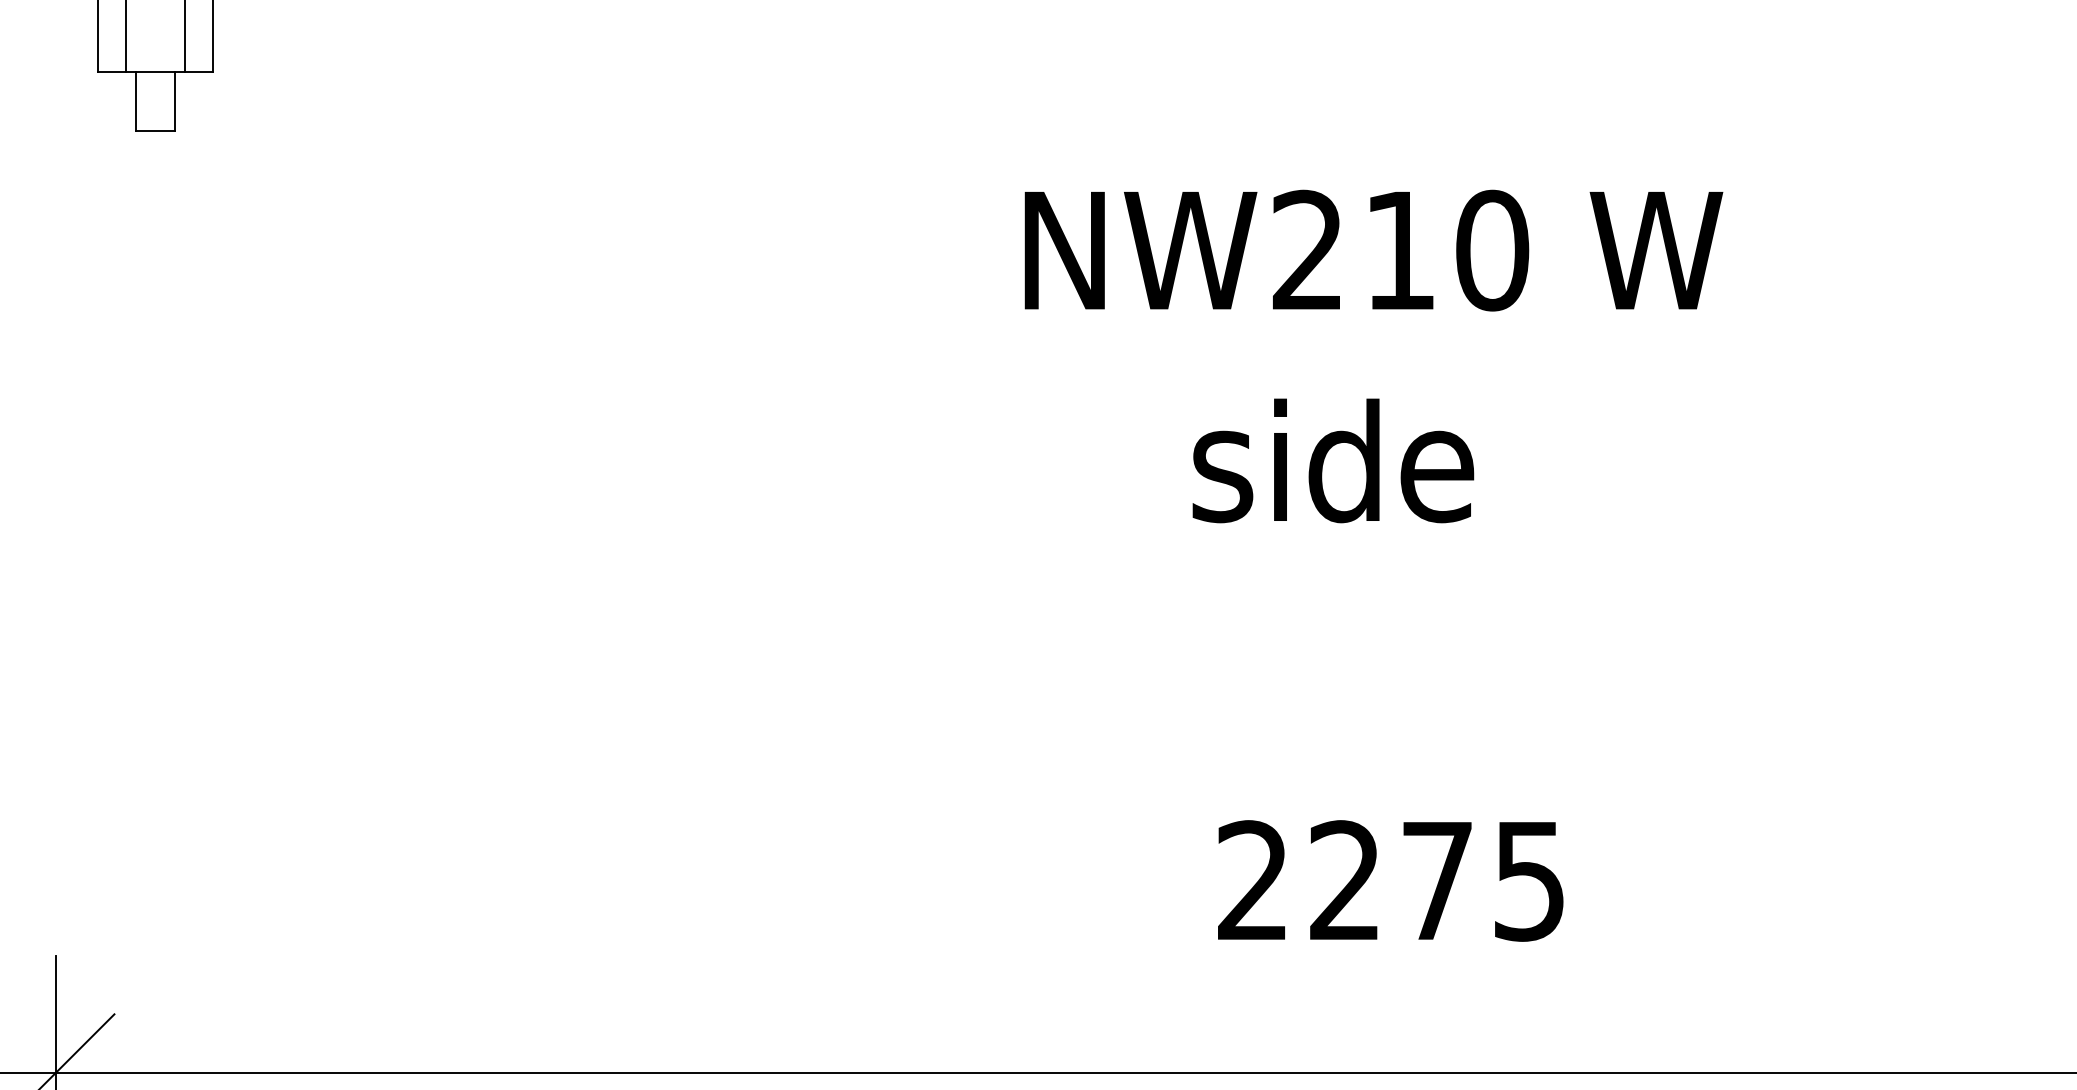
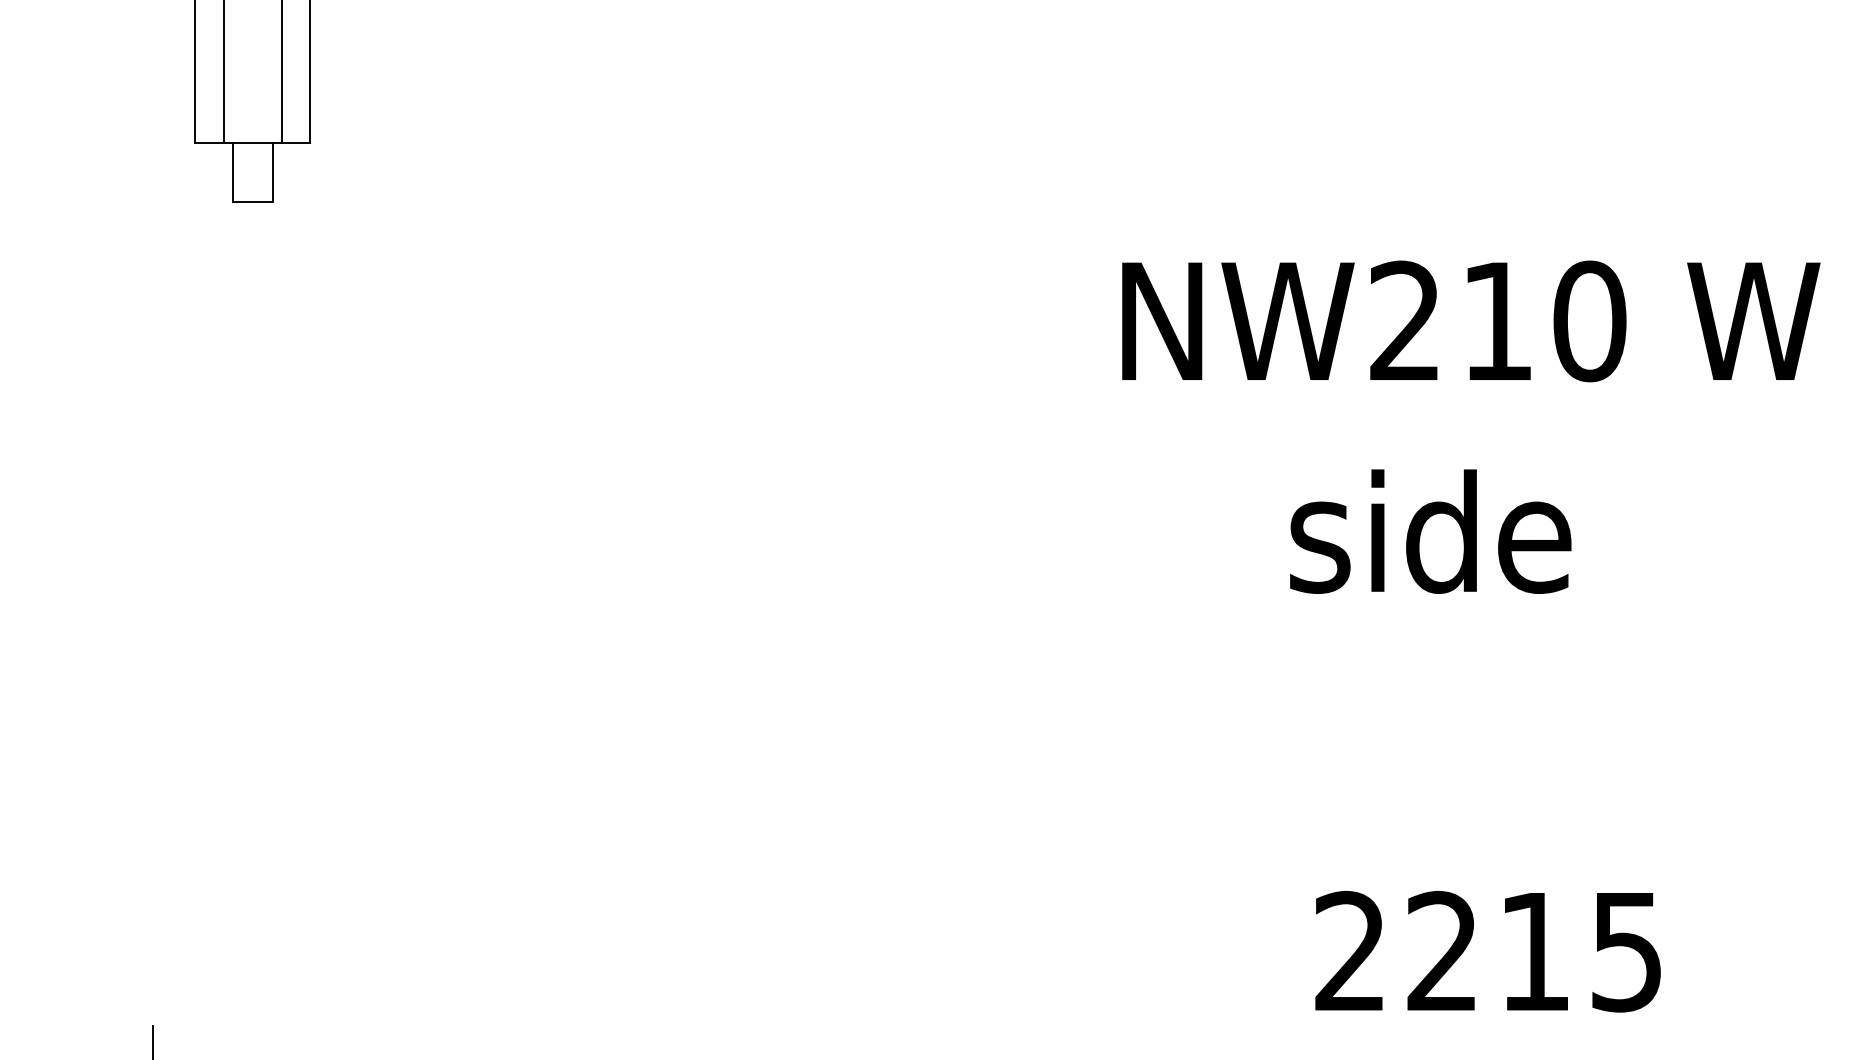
text: (1437, 880) -> (1534, 951), 2275 -> 2215

